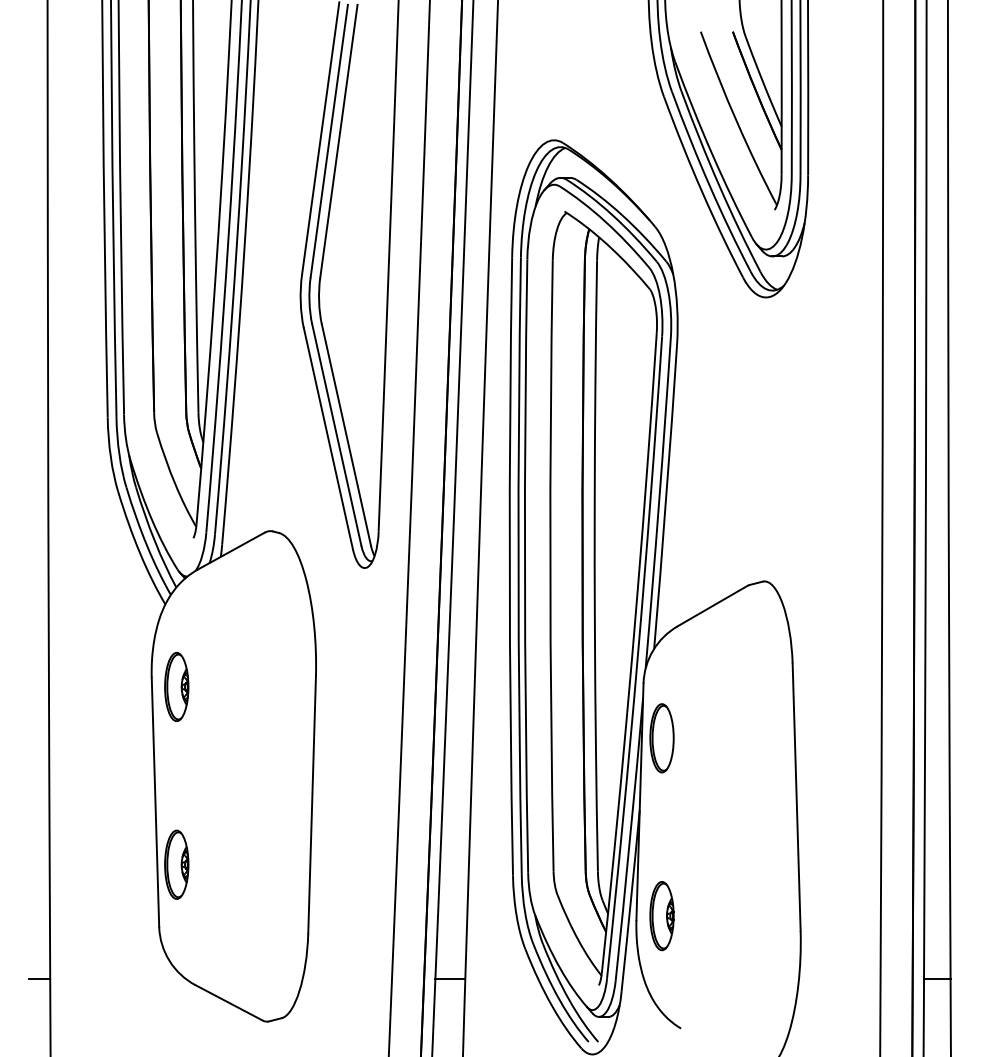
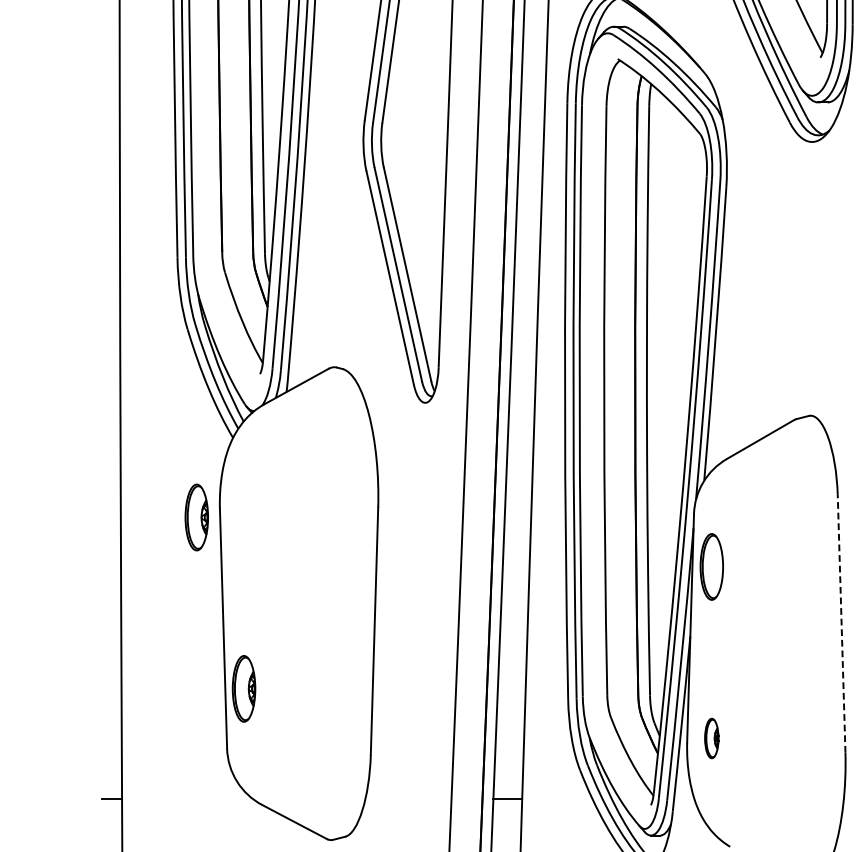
part: (176, 686) -> (196, 517), moved
line: (796, 797) -> (841, 624), solid -> dashed
part: (661, 916) -> (711, 738), size x0.6

